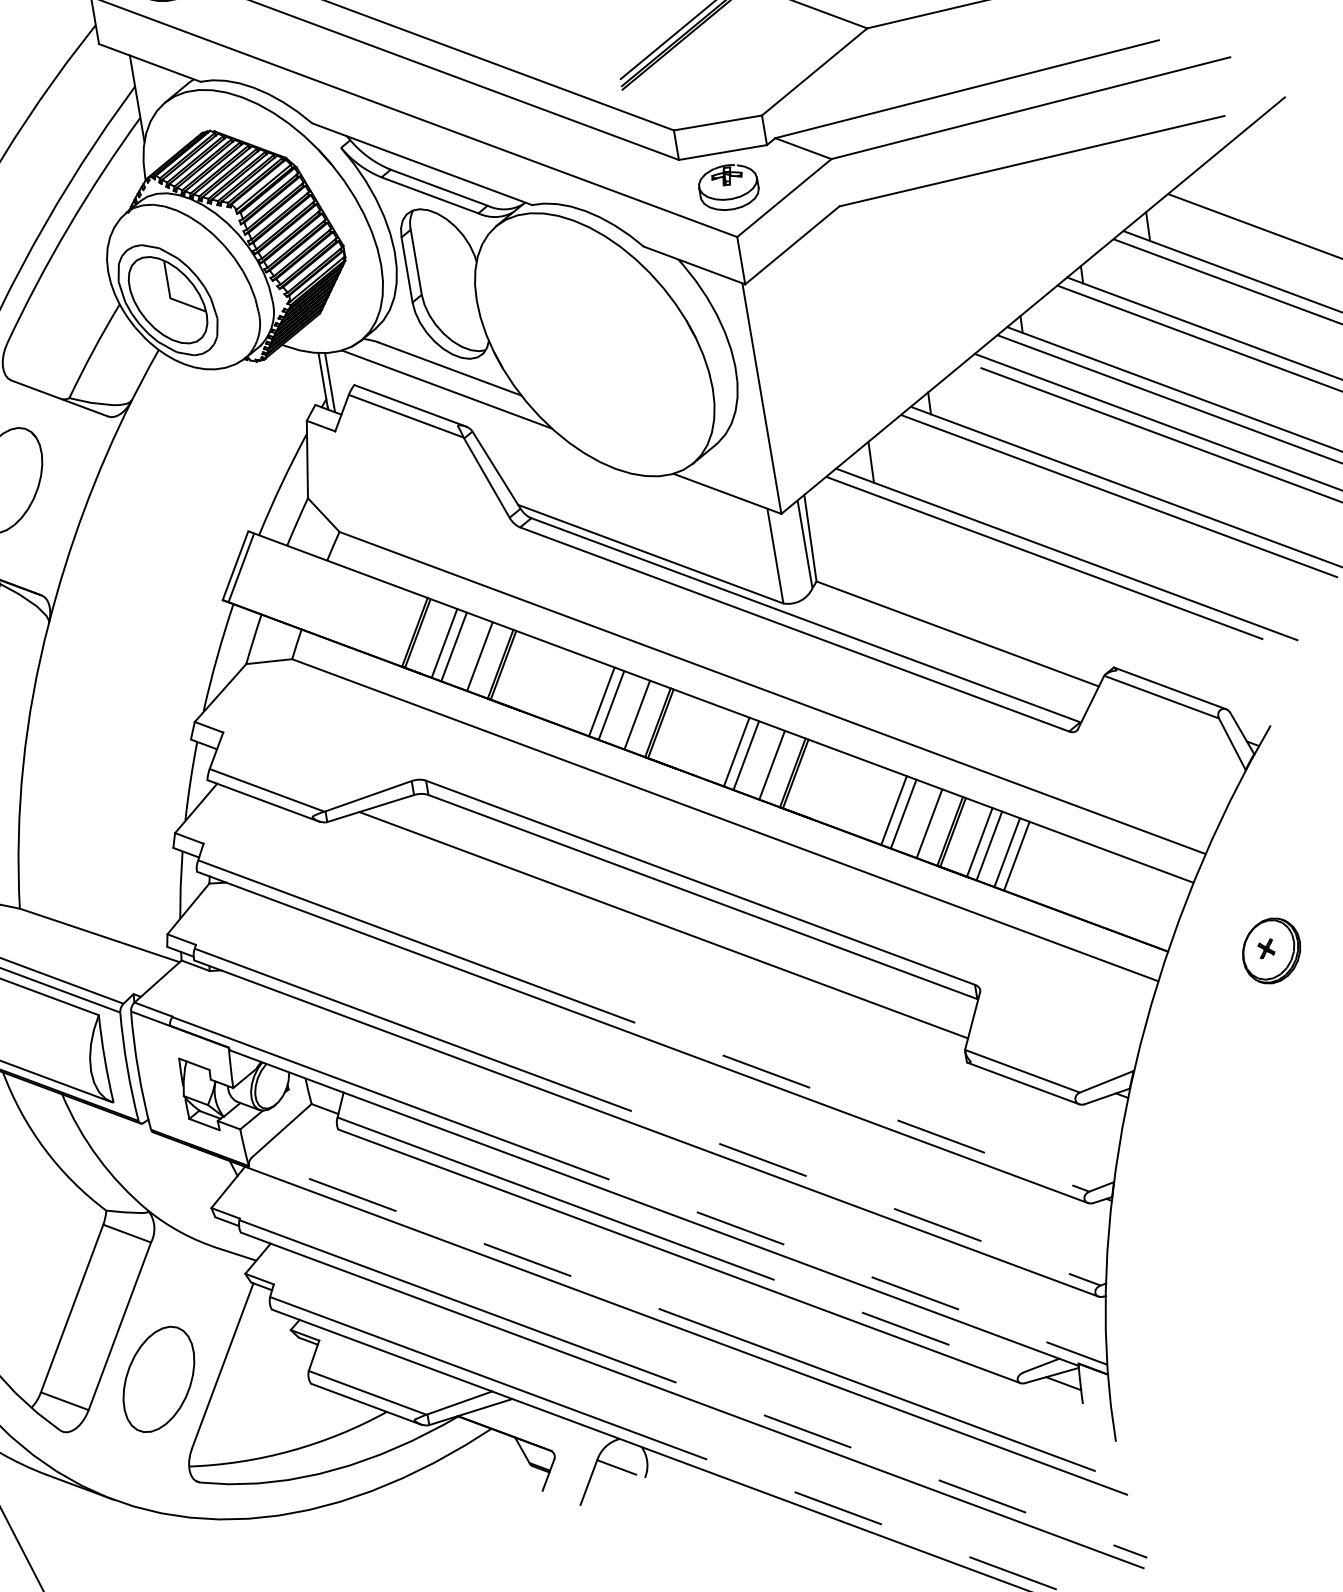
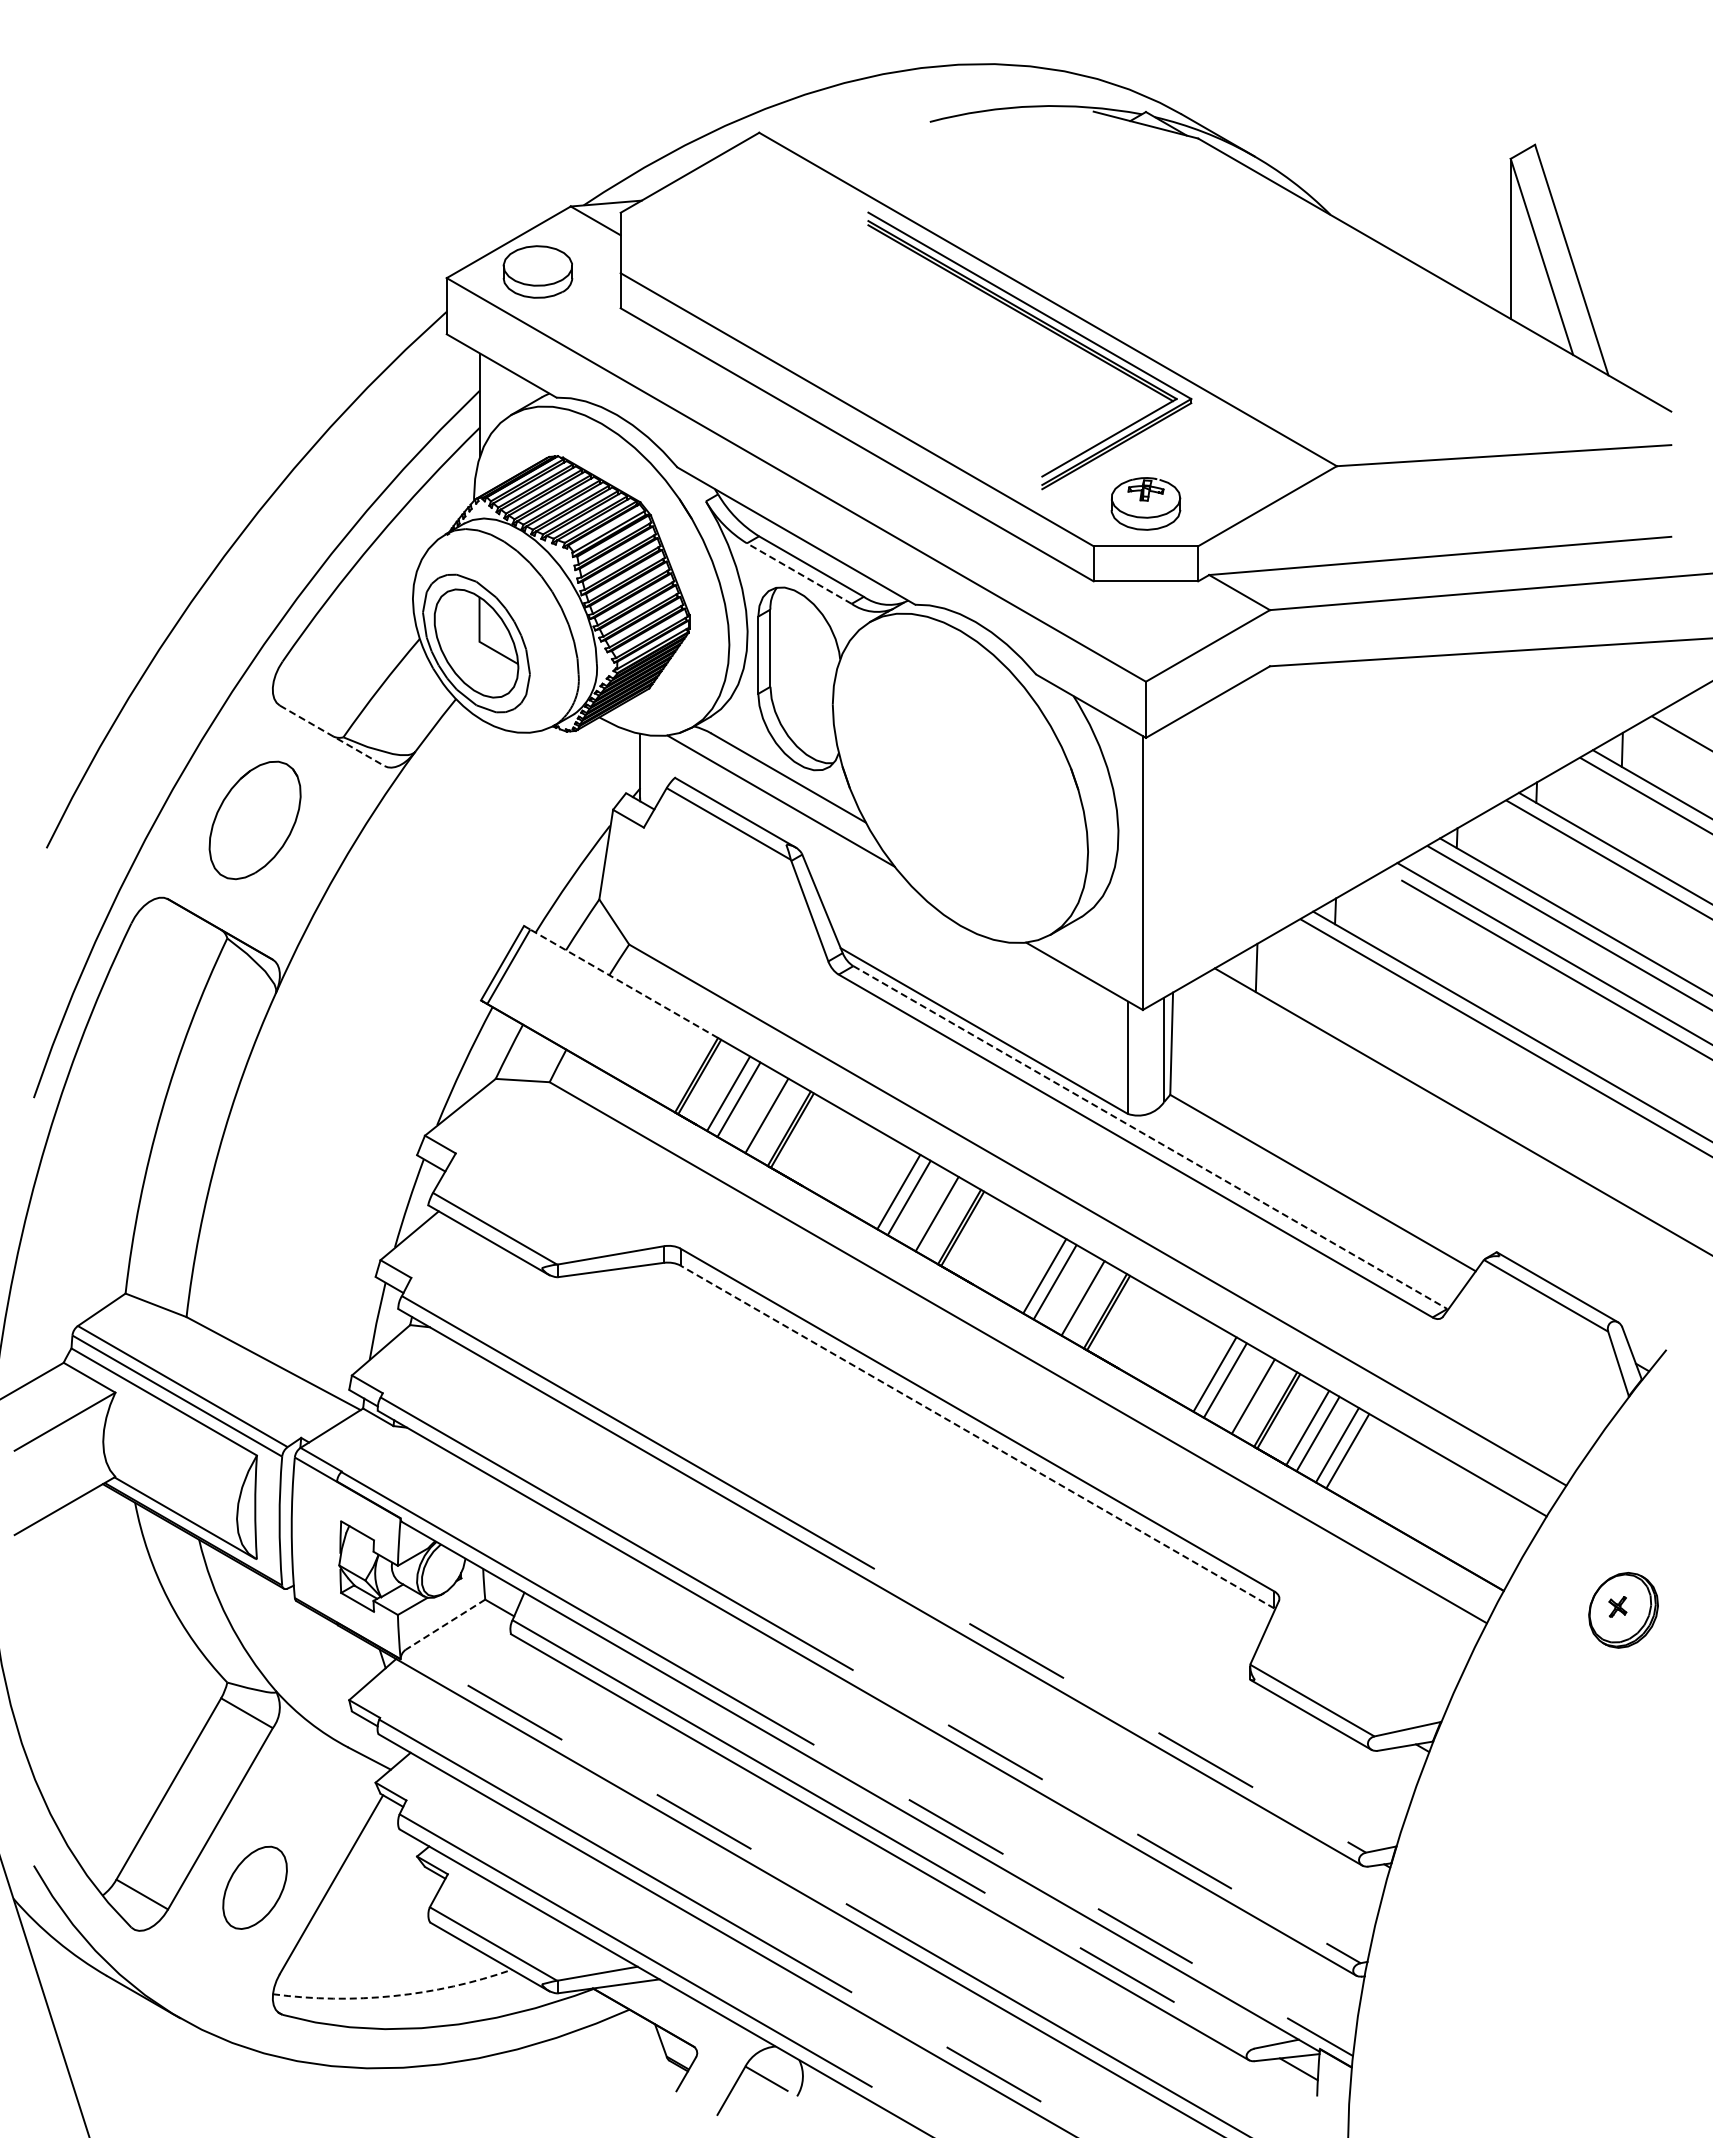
part: (728, 187) -> (1145, 503), moved
line: (429, 195) -> (798, 573), solid -> dashed
line: (330, 382) -> (647, 770), removed
line: (60, 399) -> (332, 736), solid -> dashed
line: (1057, 562) -> (1452, 1120), removed
line: (340, 565) -> (623, 983), solid -> dashed
line: (805, 620) -> (1150, 1137), solid -> dashed
line: (703, 897) -> (977, 1437), solid -> dashed
line: (663, 924) -> (926, 1461), removed
line: (281, 1130) -> (445, 1624), solid -> dashed
part: (158, 1379) -> (254, 1887), size x0.7
arc: (290, 1451) -> (393, 1996), solid -> dashed

